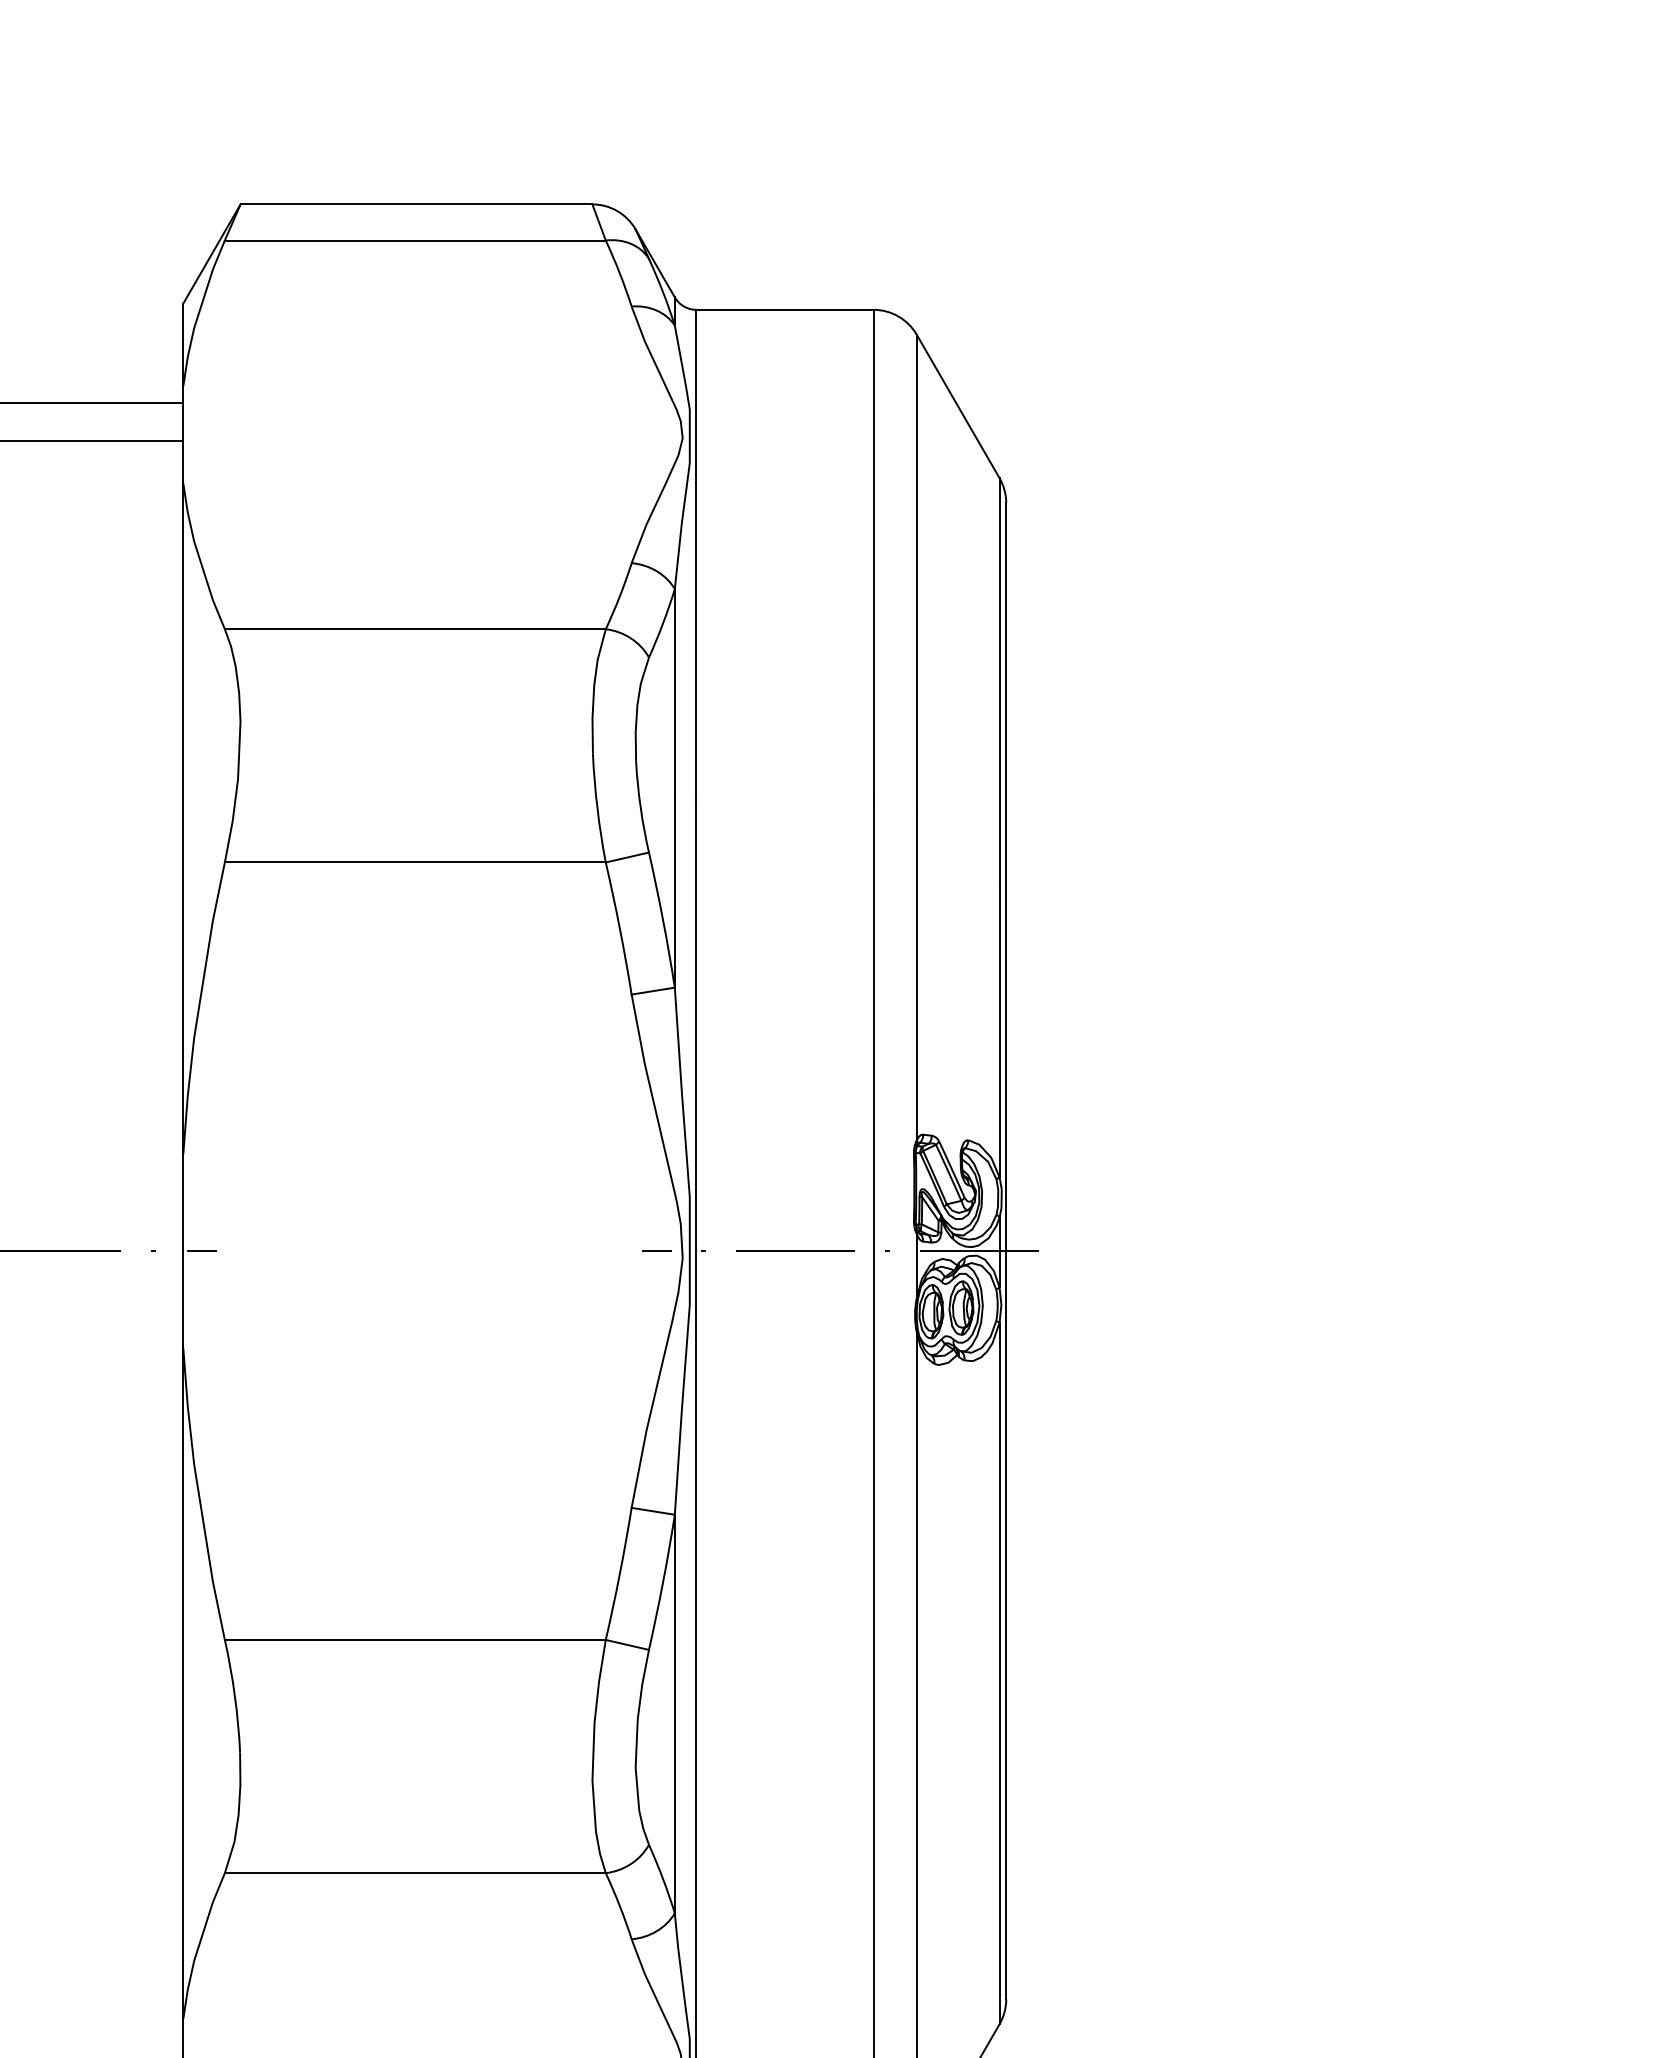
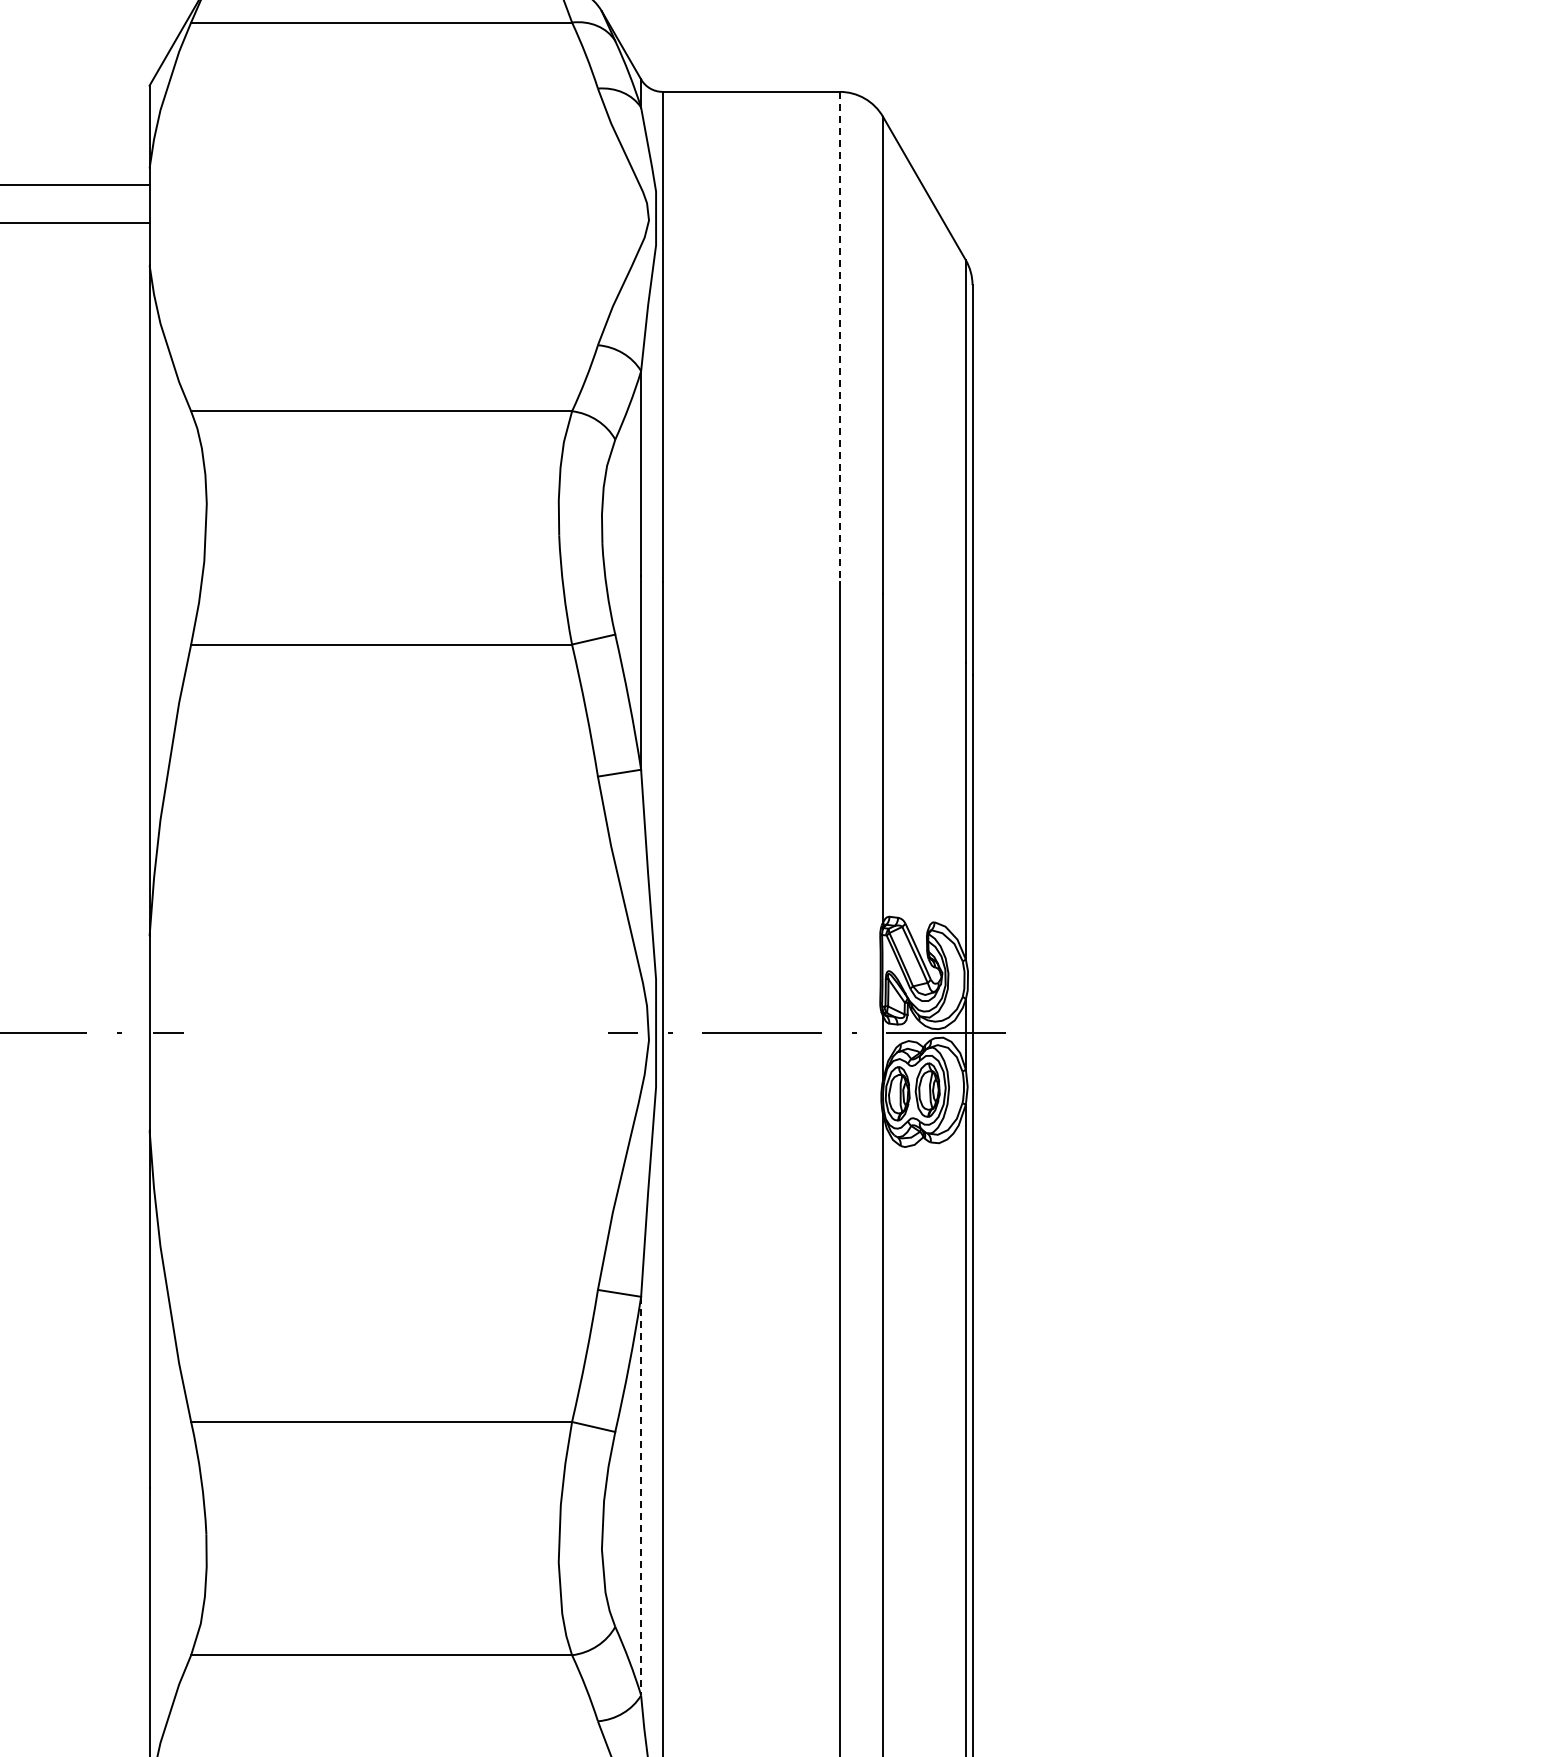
line: (873, 555) -> (839, 337), solid -> dashed
line: (674, 1714) -> (640, 1496), solid -> dashed

